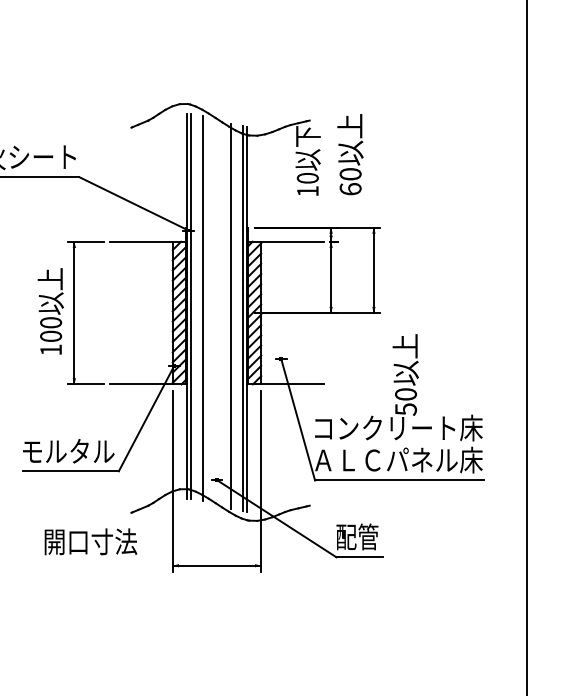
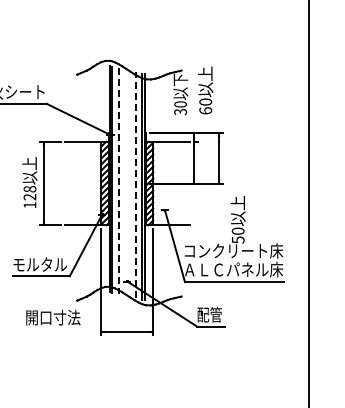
text: (307, 192) -> (180, 112), 10 -> 30
line: (201, 307) -> (118, 180), solid -> dashed
line: (230, 316) -> (135, 185), solid -> dashed
text: (50, 328) -> (29, 192), 100 -> 128

